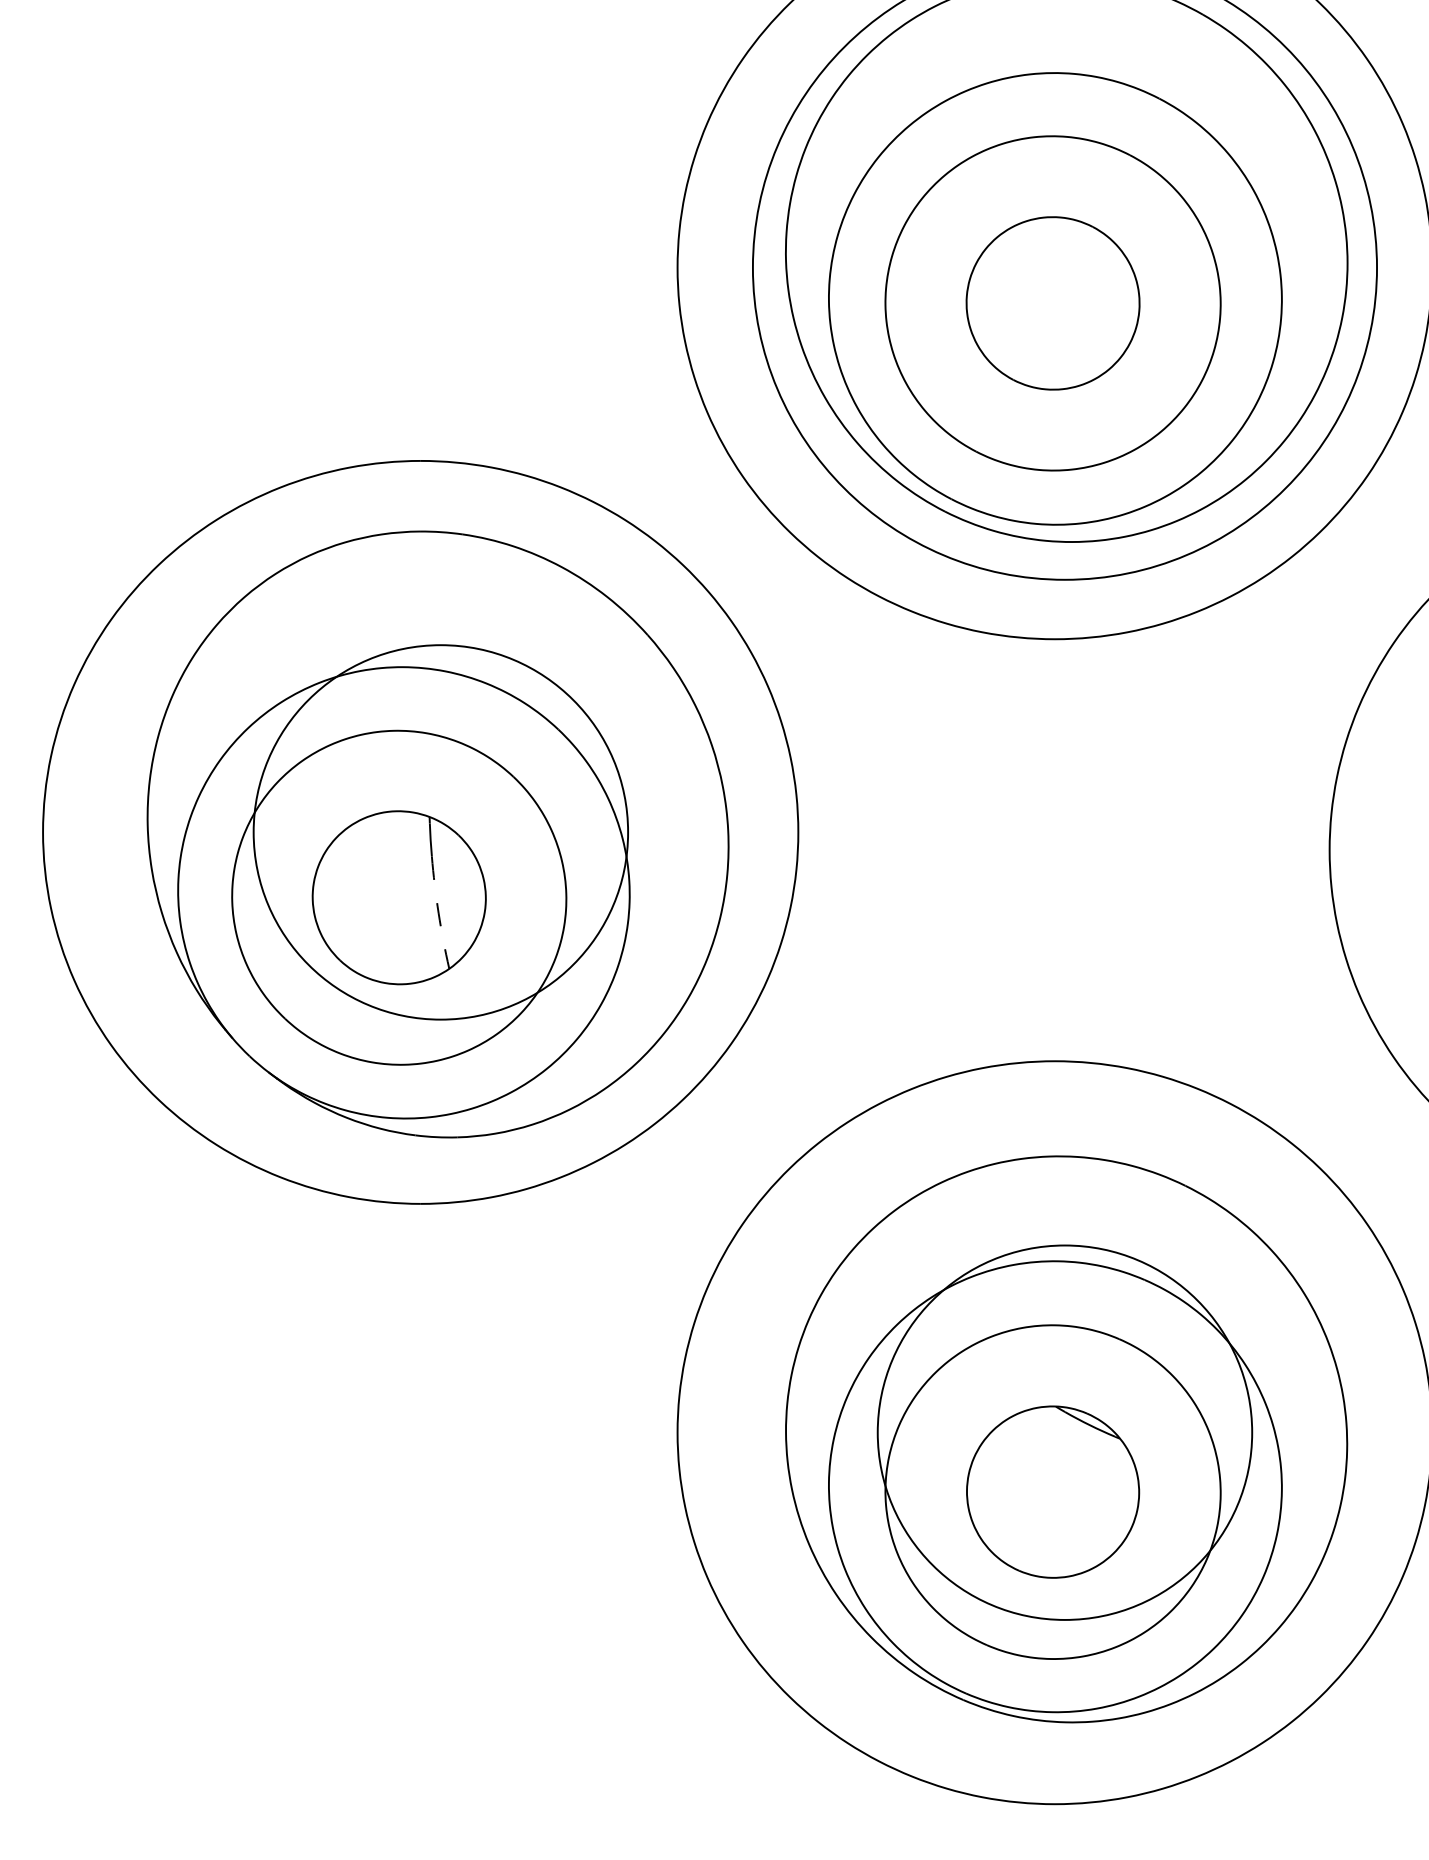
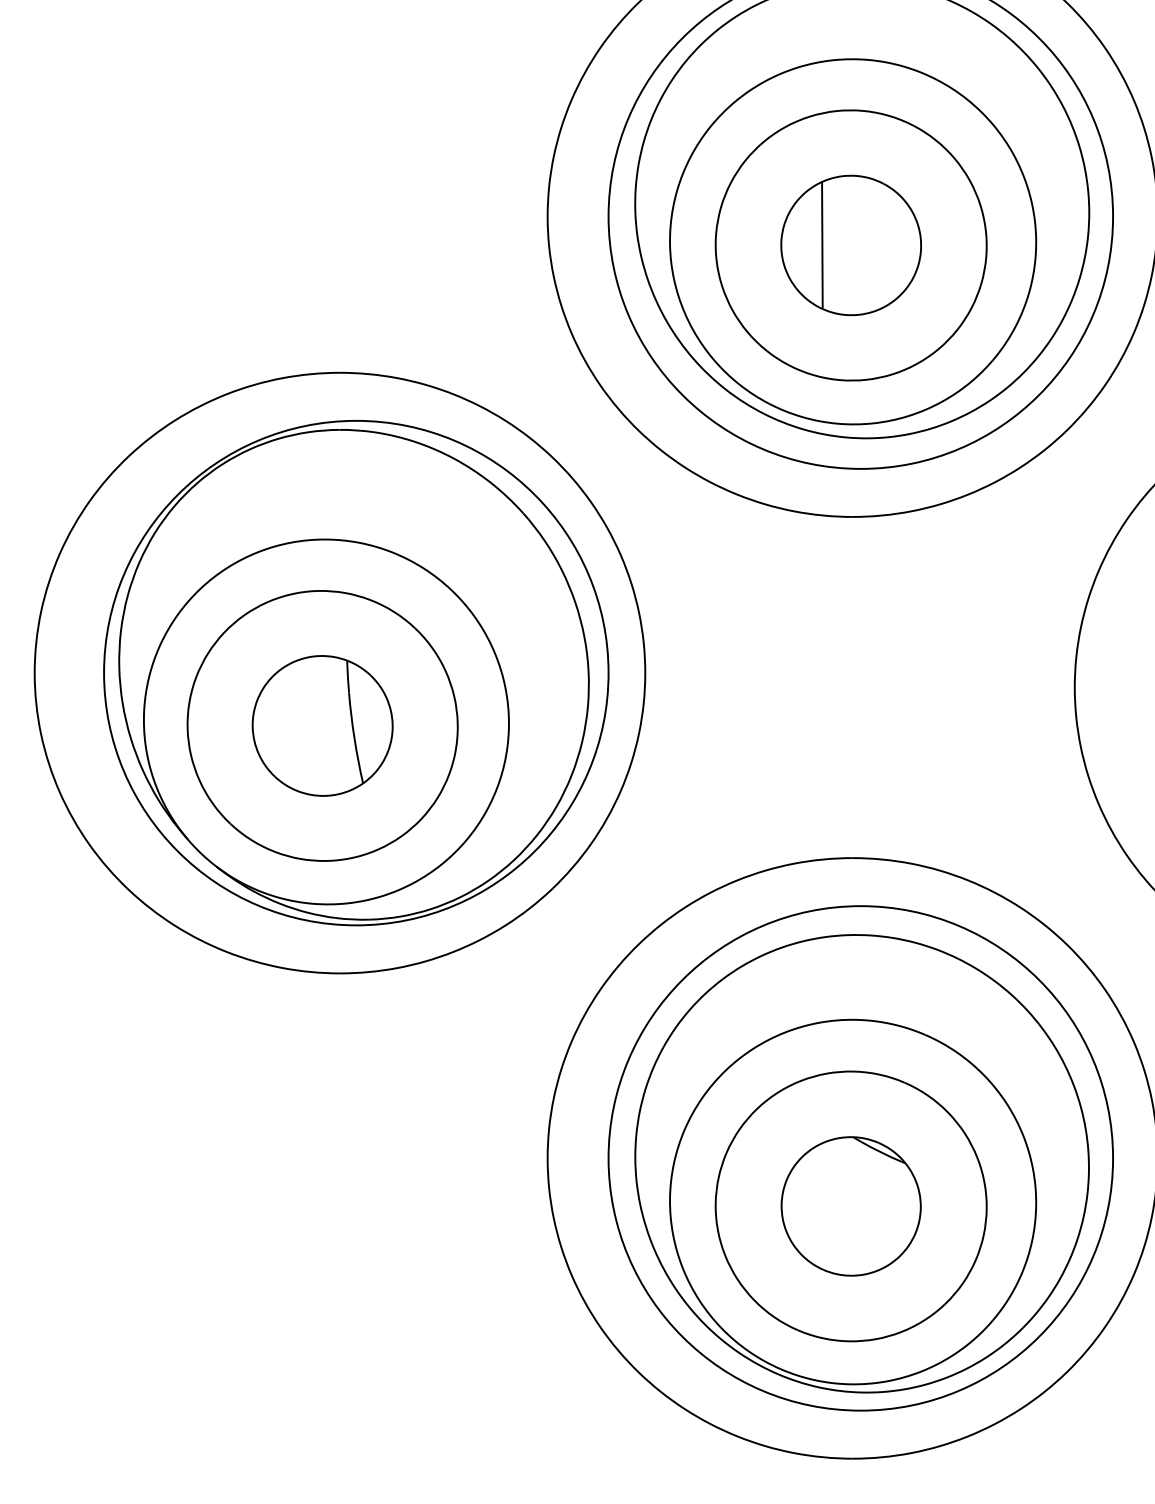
line: (1017, 301) -> (822, 243), added
circle: (440, 832) -> (355, 673), size x1.67
arc: (438, 913) -> (354, 738), dashed -> solid
circle: (1064, 1432) -> (860, 1158), size x1.67

